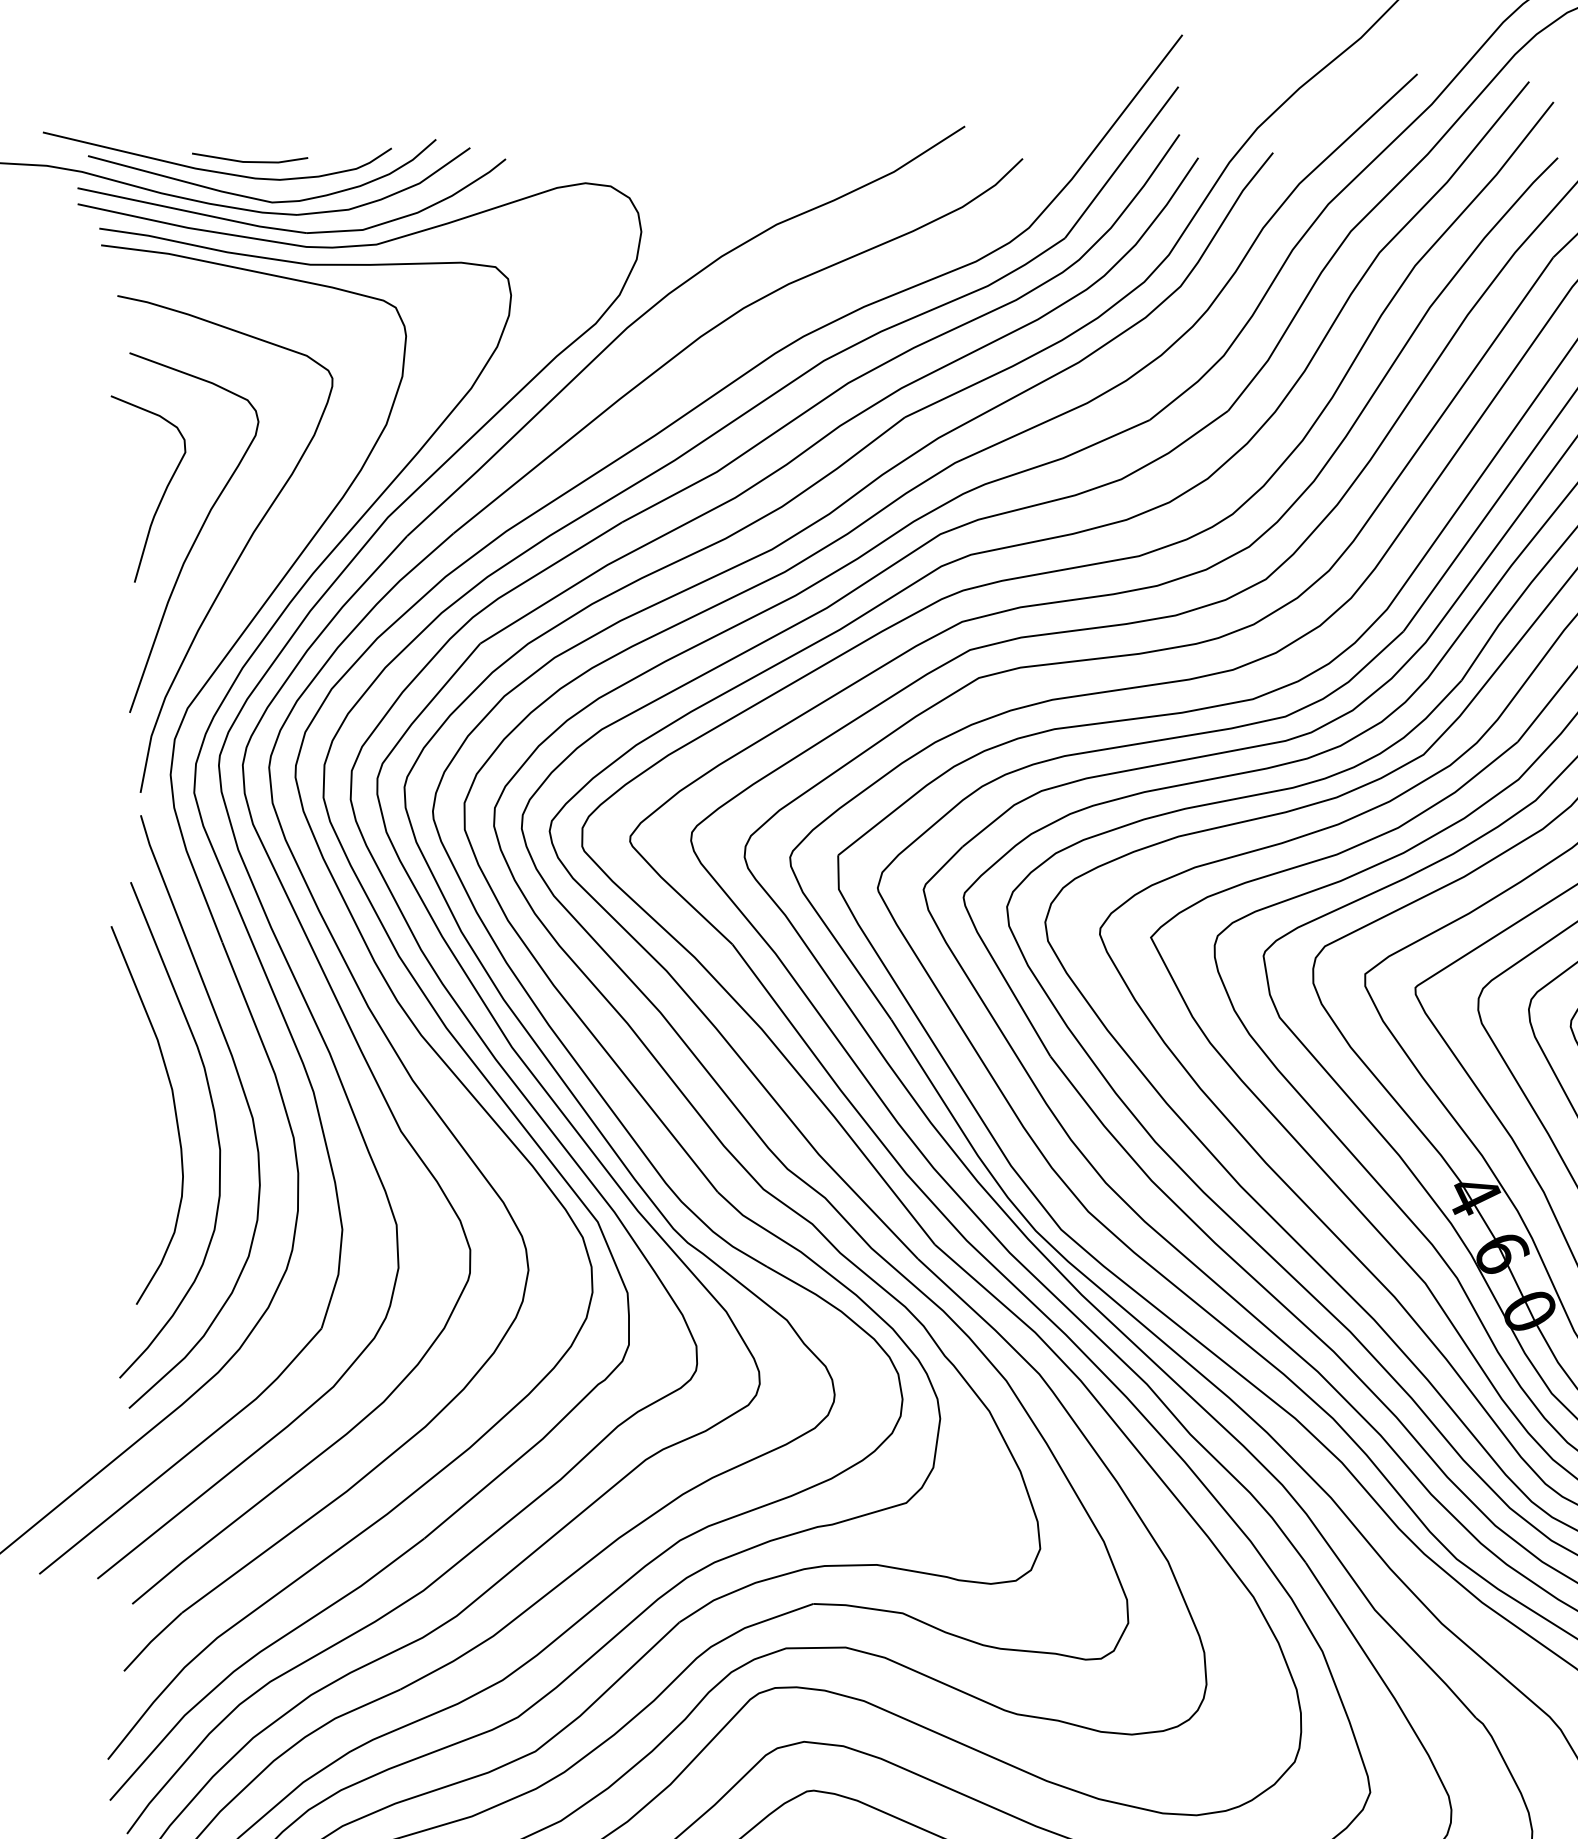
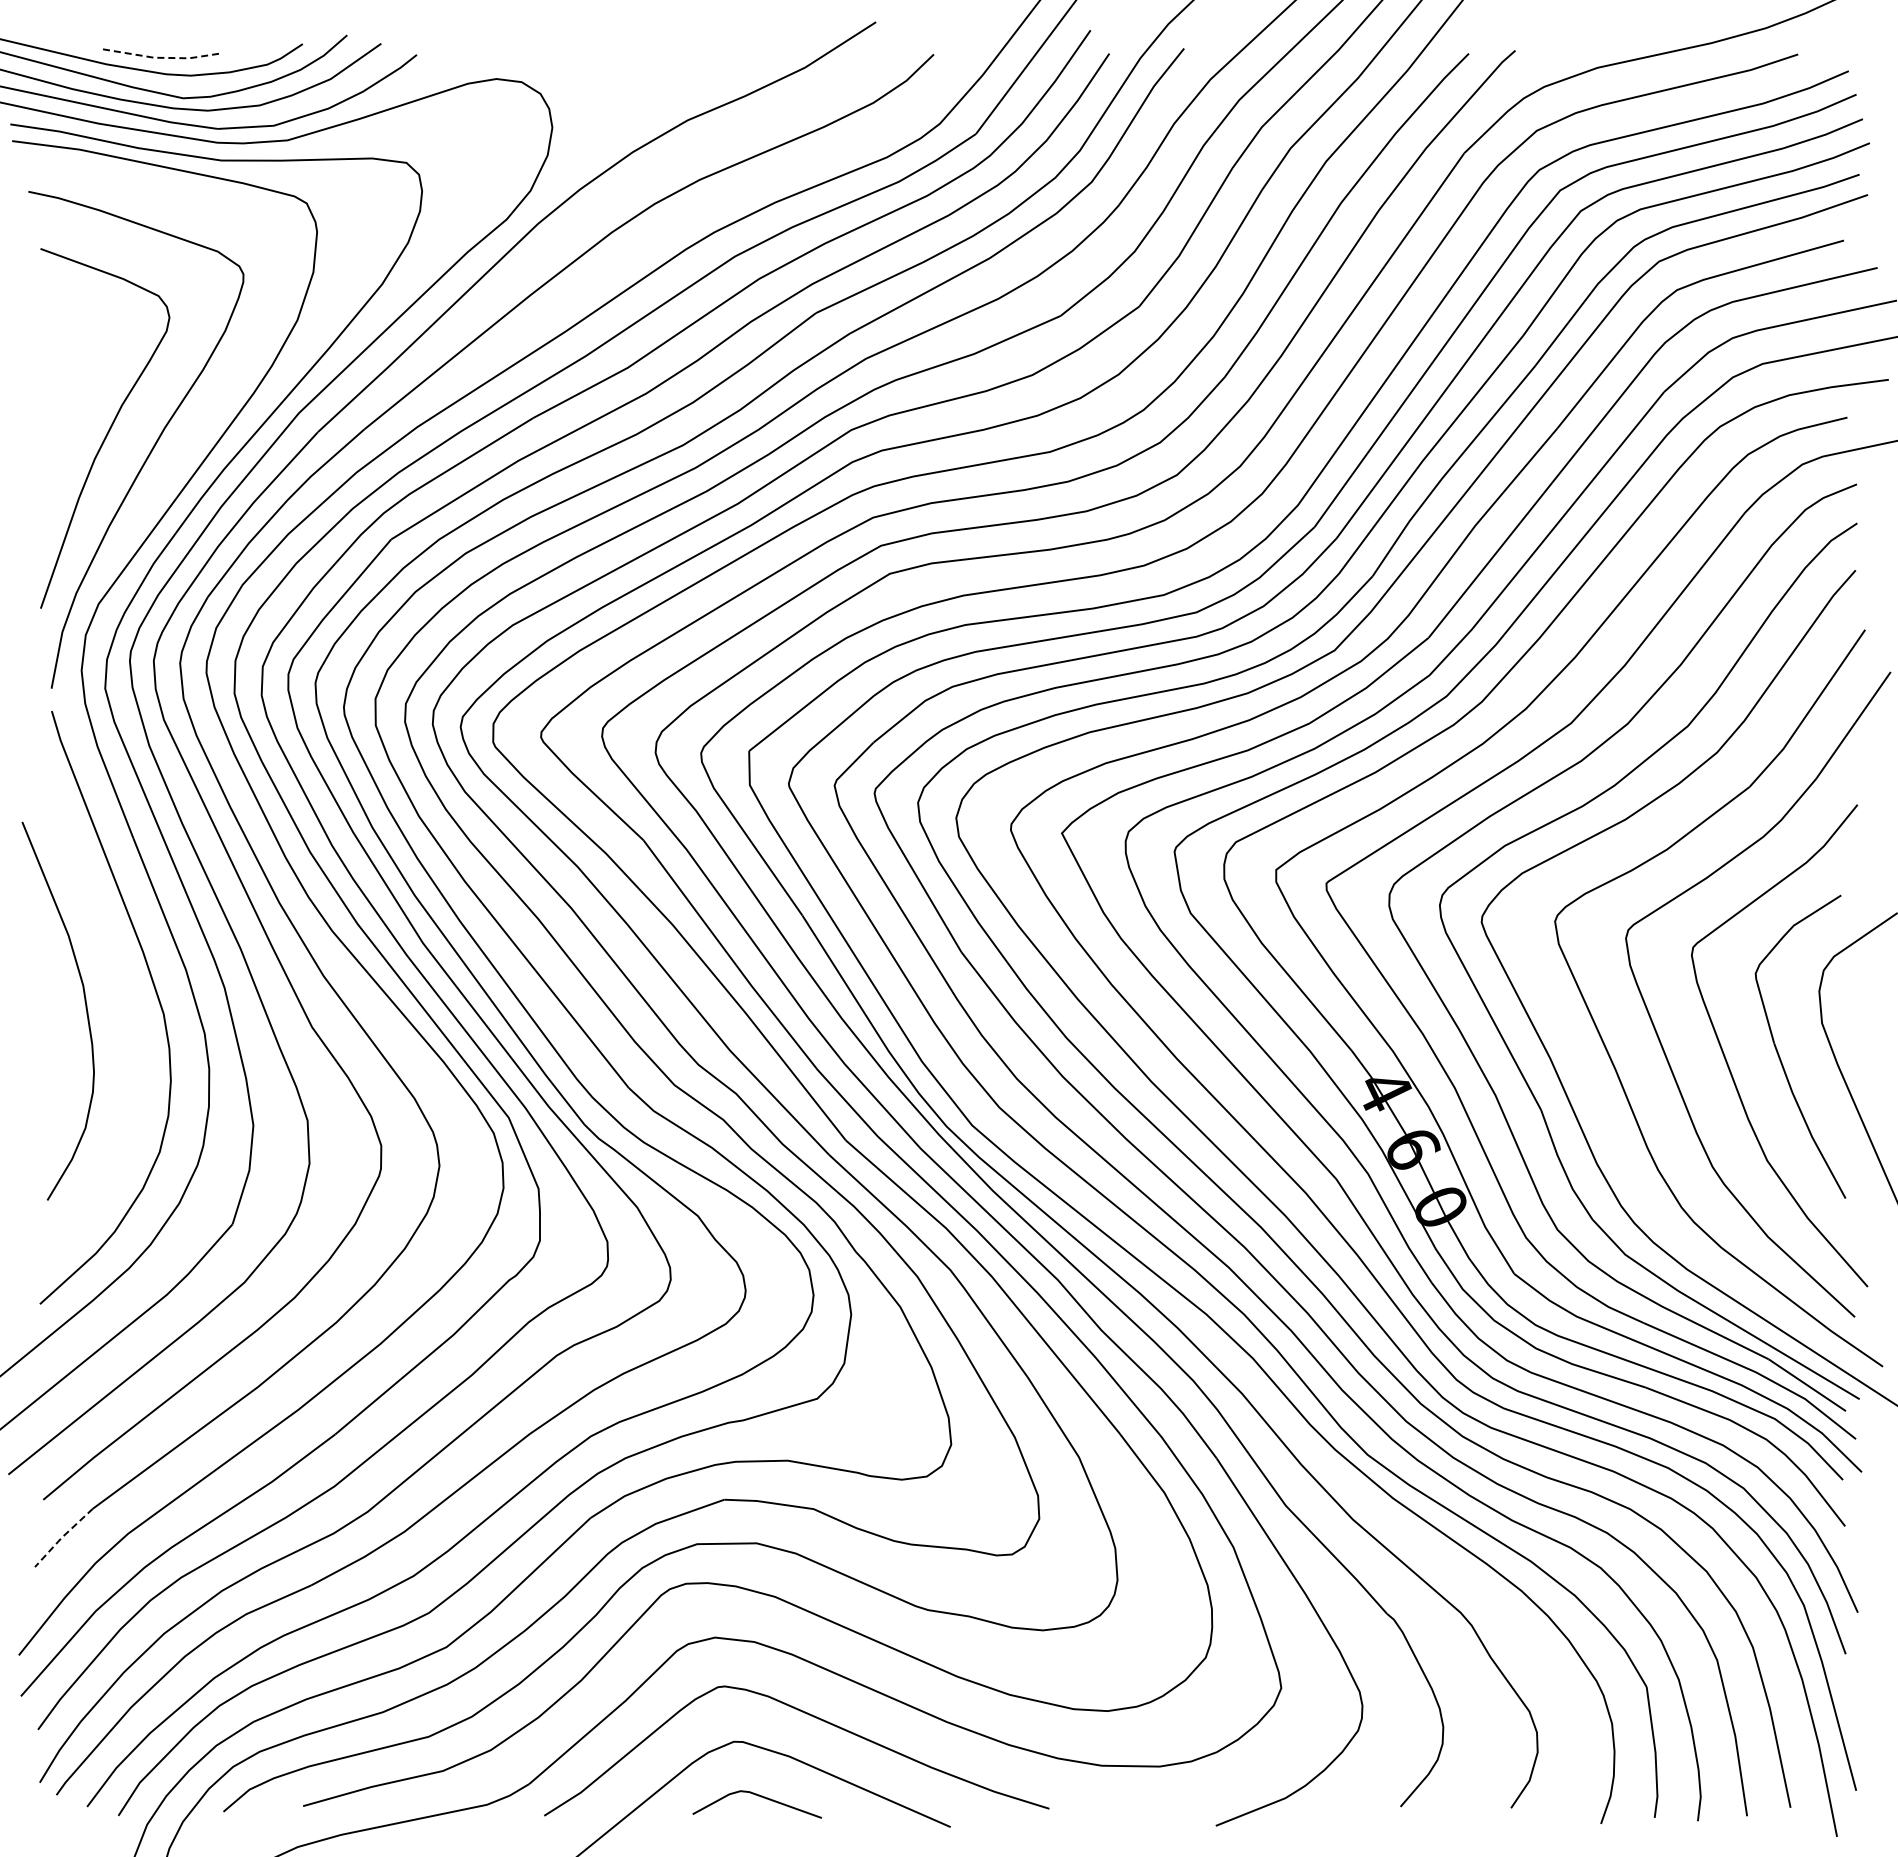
line: (250, 161) -> (161, 57), solid -> dashed
curve: (162, 494) -> (73, 390), removed
curve: (214, 1121) -> (125, 1017), removed
line: (151, 1641) -> (62, 1537), solid -> dashed

